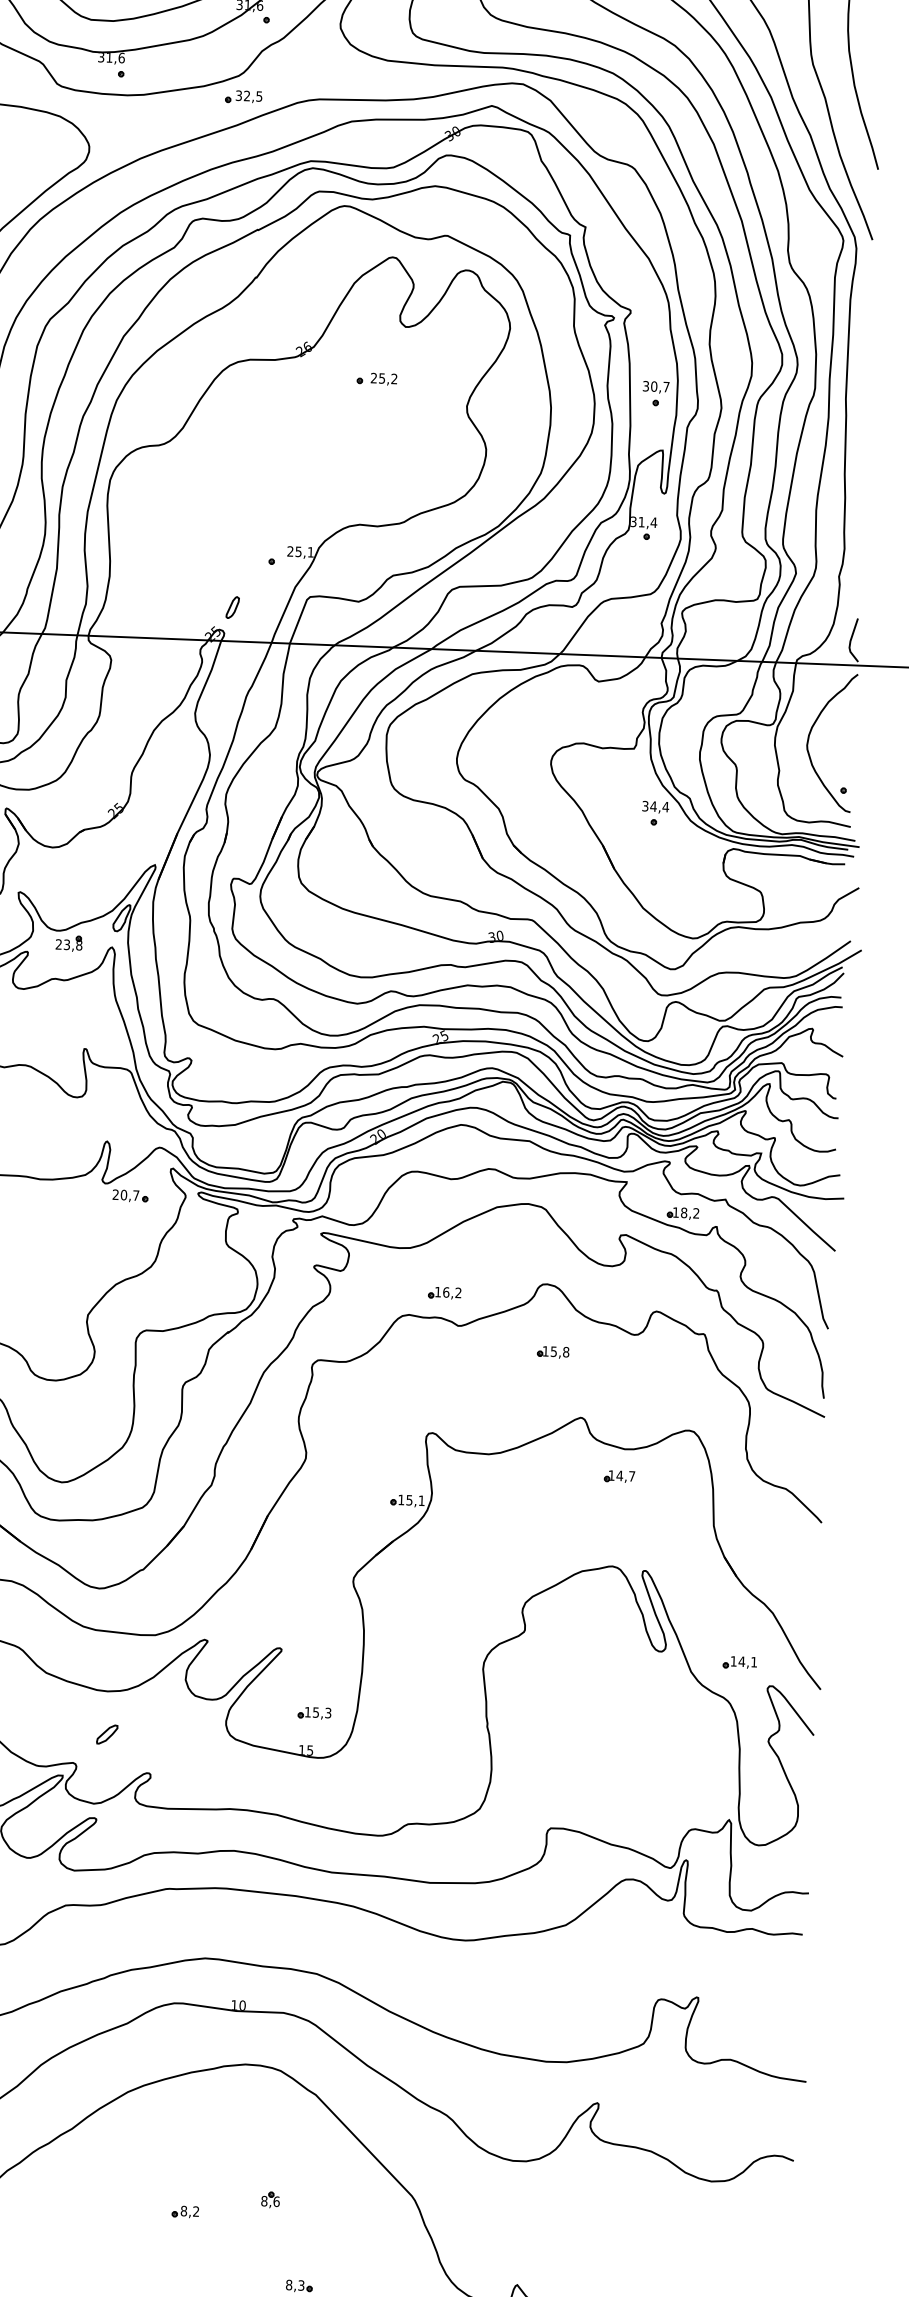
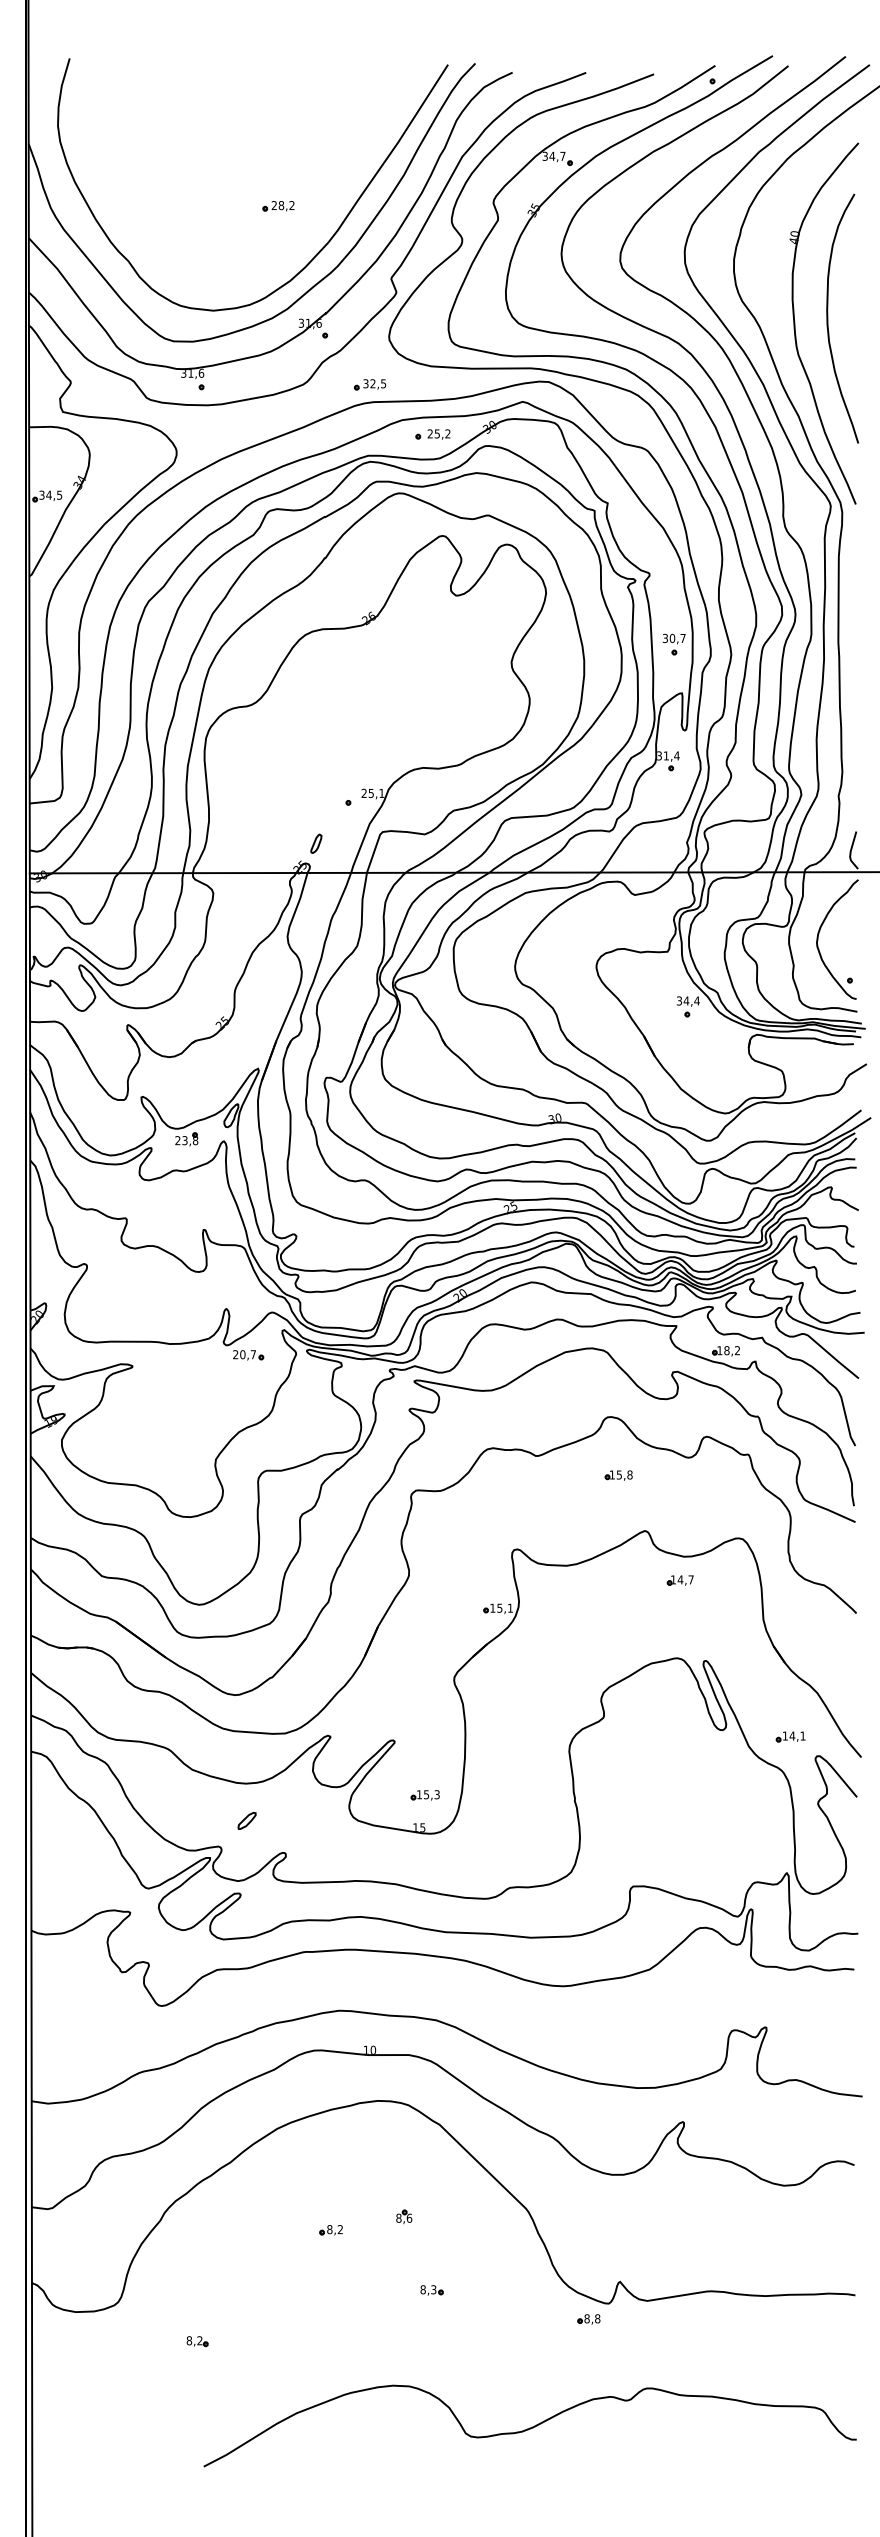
part: (244, 96) -> (370, 384), moved
part: (376, 378) -> (432, 434), moved
part: (444, 1293) -> (522, 1428), removed

